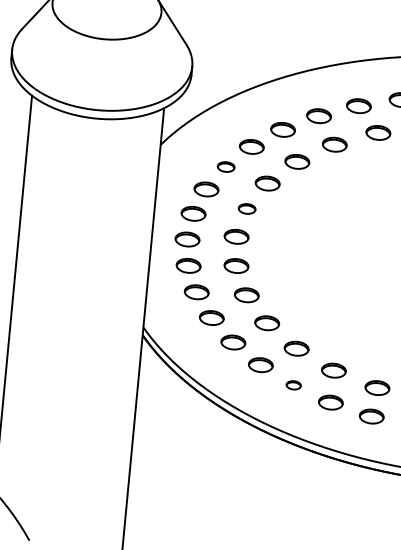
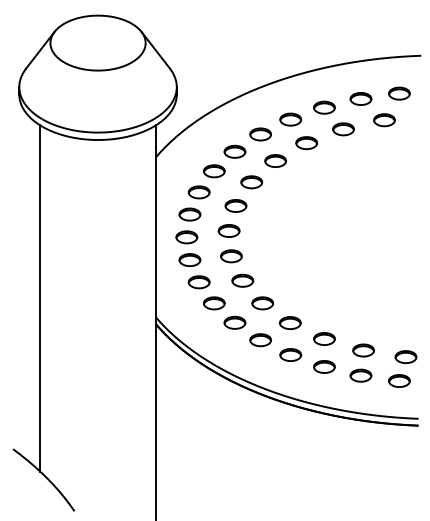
part: (226, 167) -> (214, 171), size x1.43
part: (246, 208) -> (235, 205), size x1.43
part: (293, 384) -> (290, 354), size x1.67

